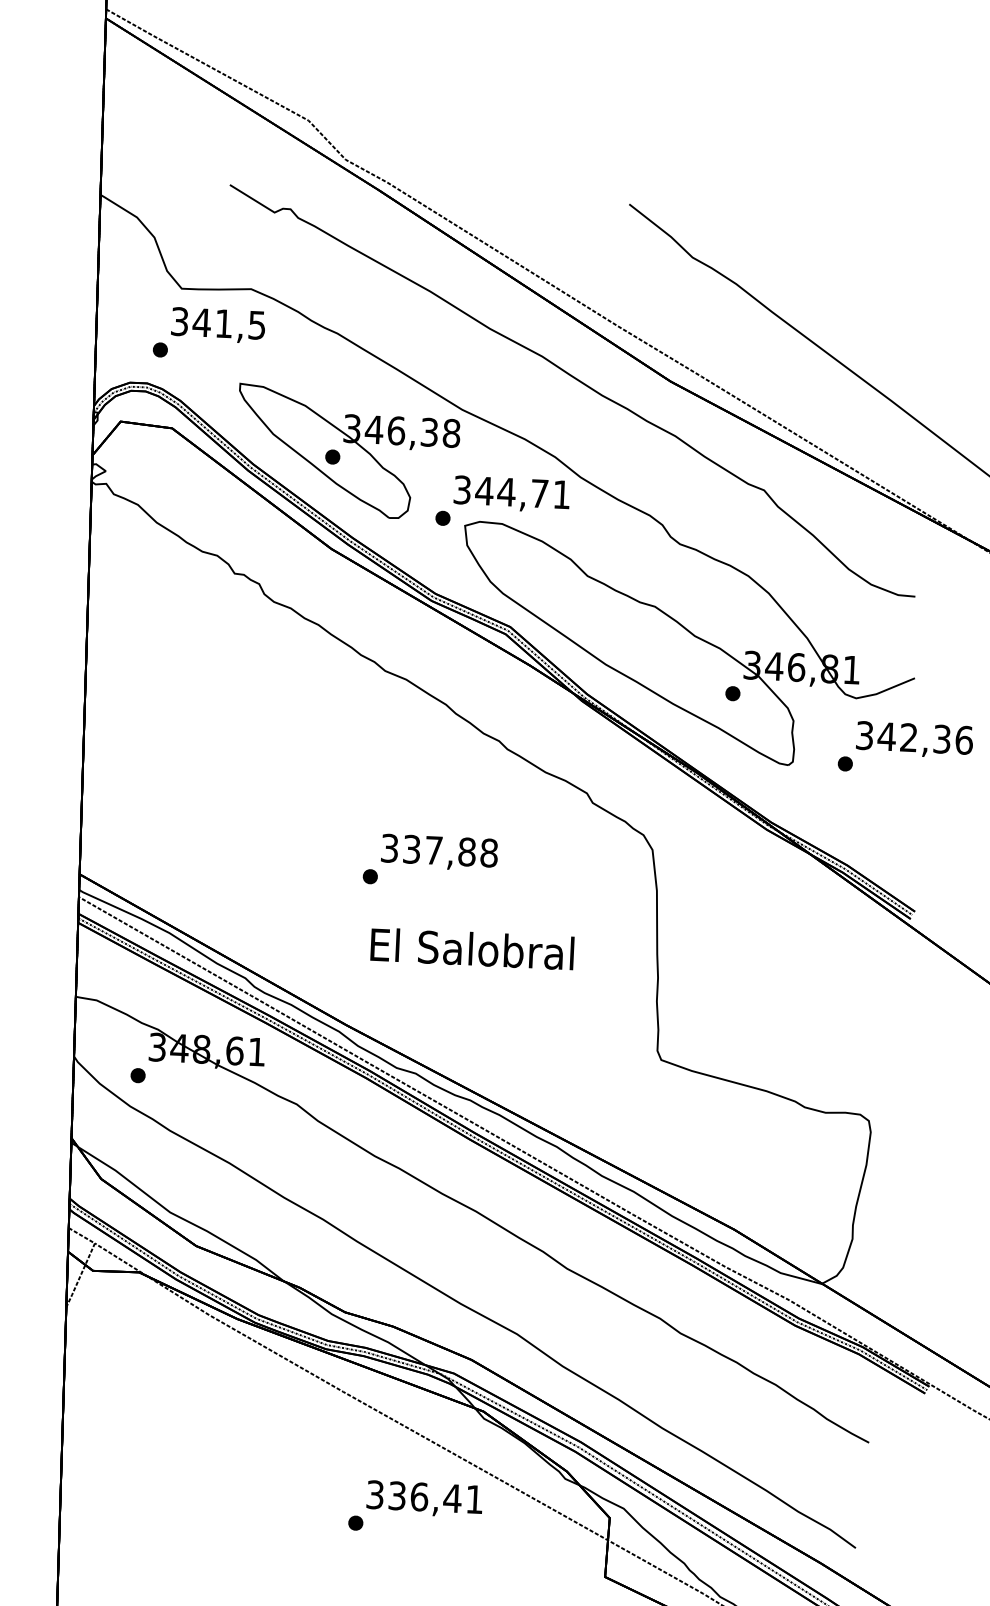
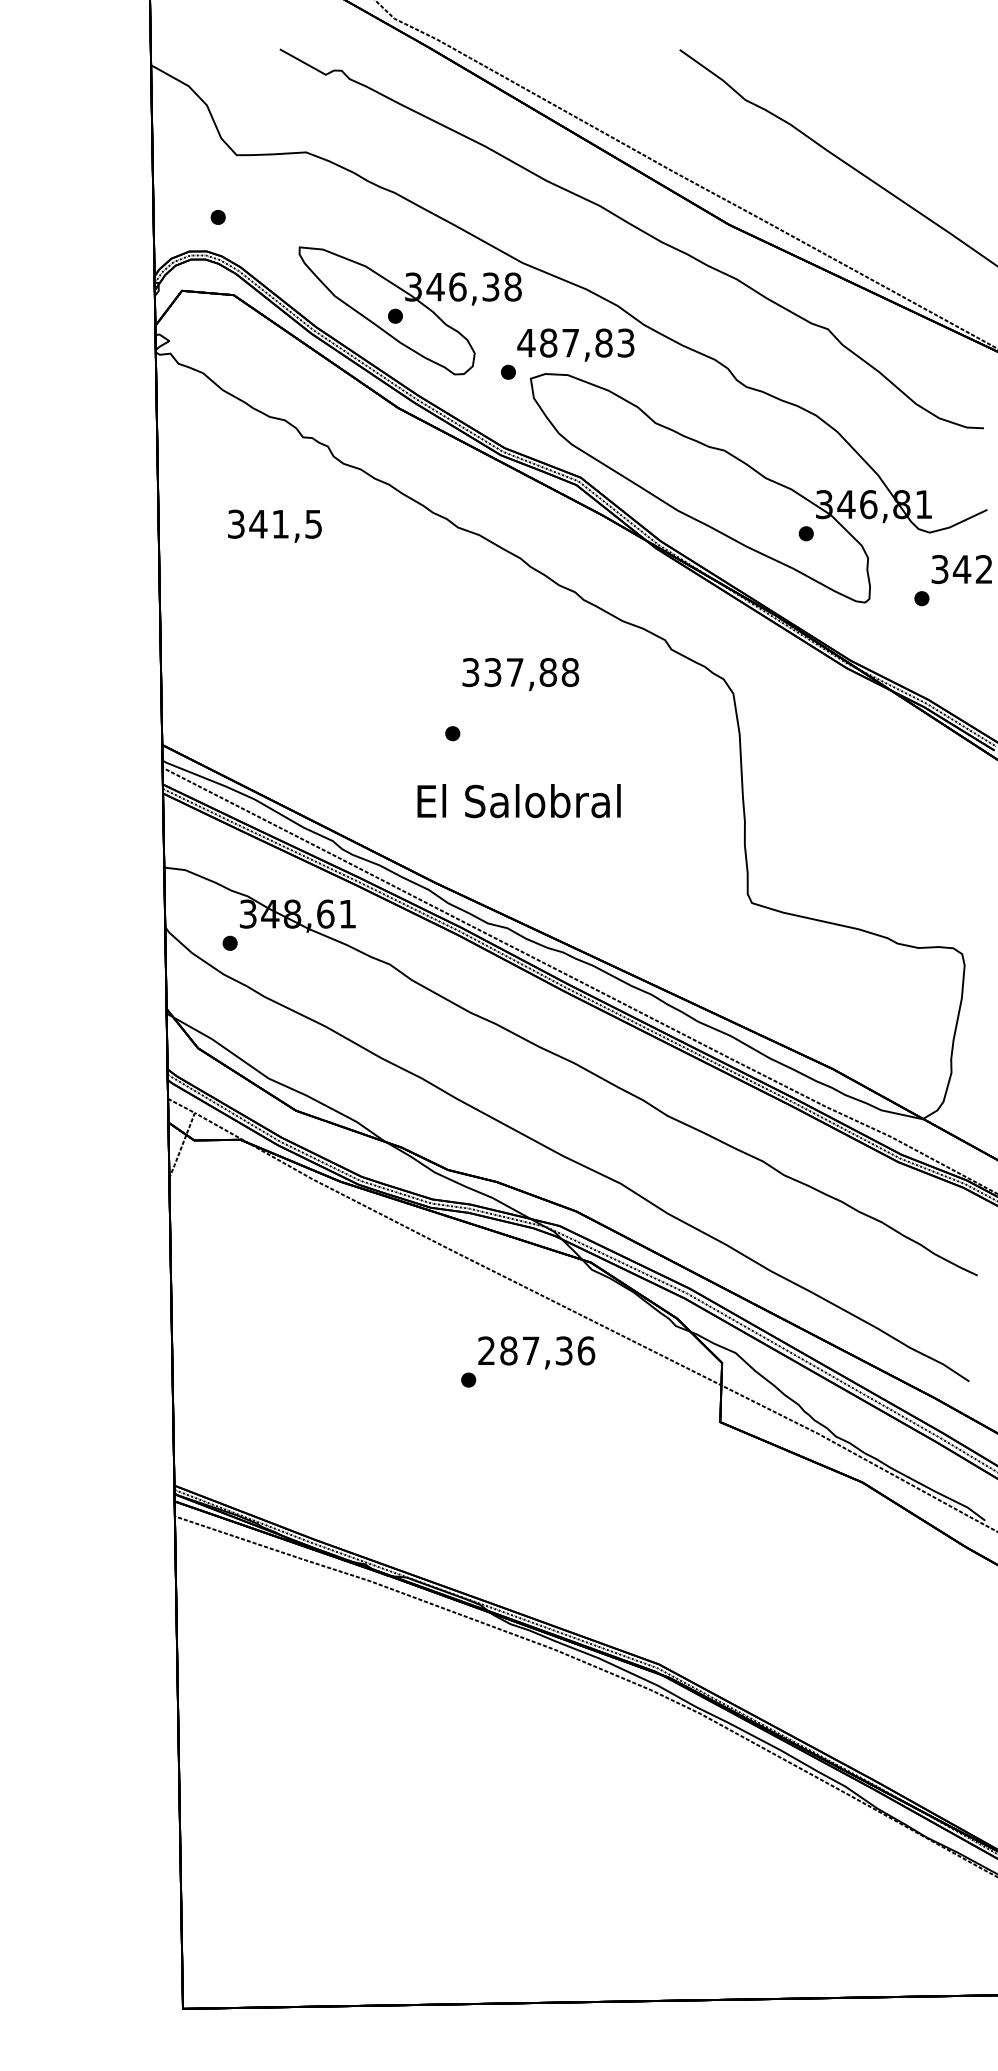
text: (217, 324) -> (274, 525), moved
text: (511, 491) -> (575, 342), 344,71 -> 487,83
text: (439, 852) -> (520, 674), moved
text: (471, 949) -> (518, 801), moved
text: (424, 1496) -> (536, 1350), 336,41 -> 287,36

